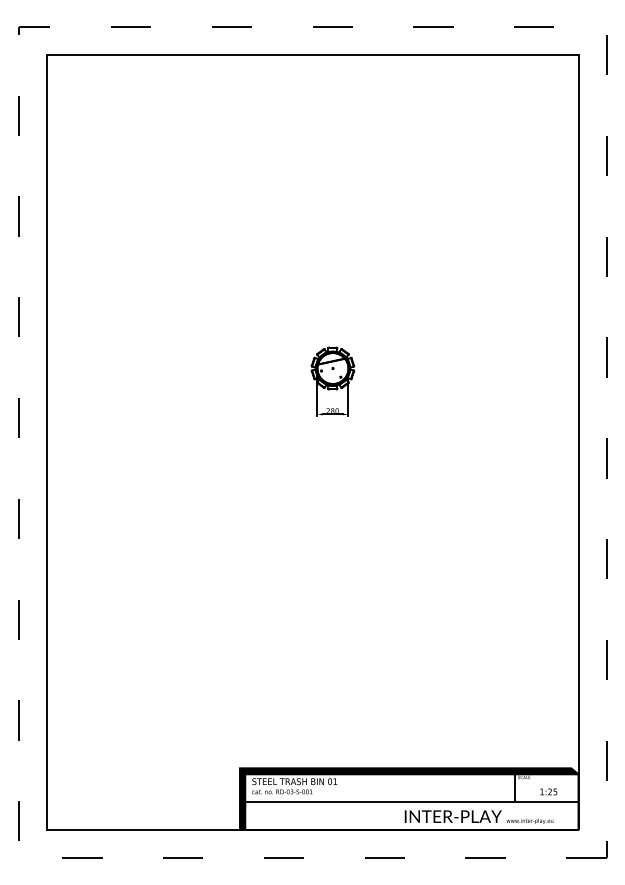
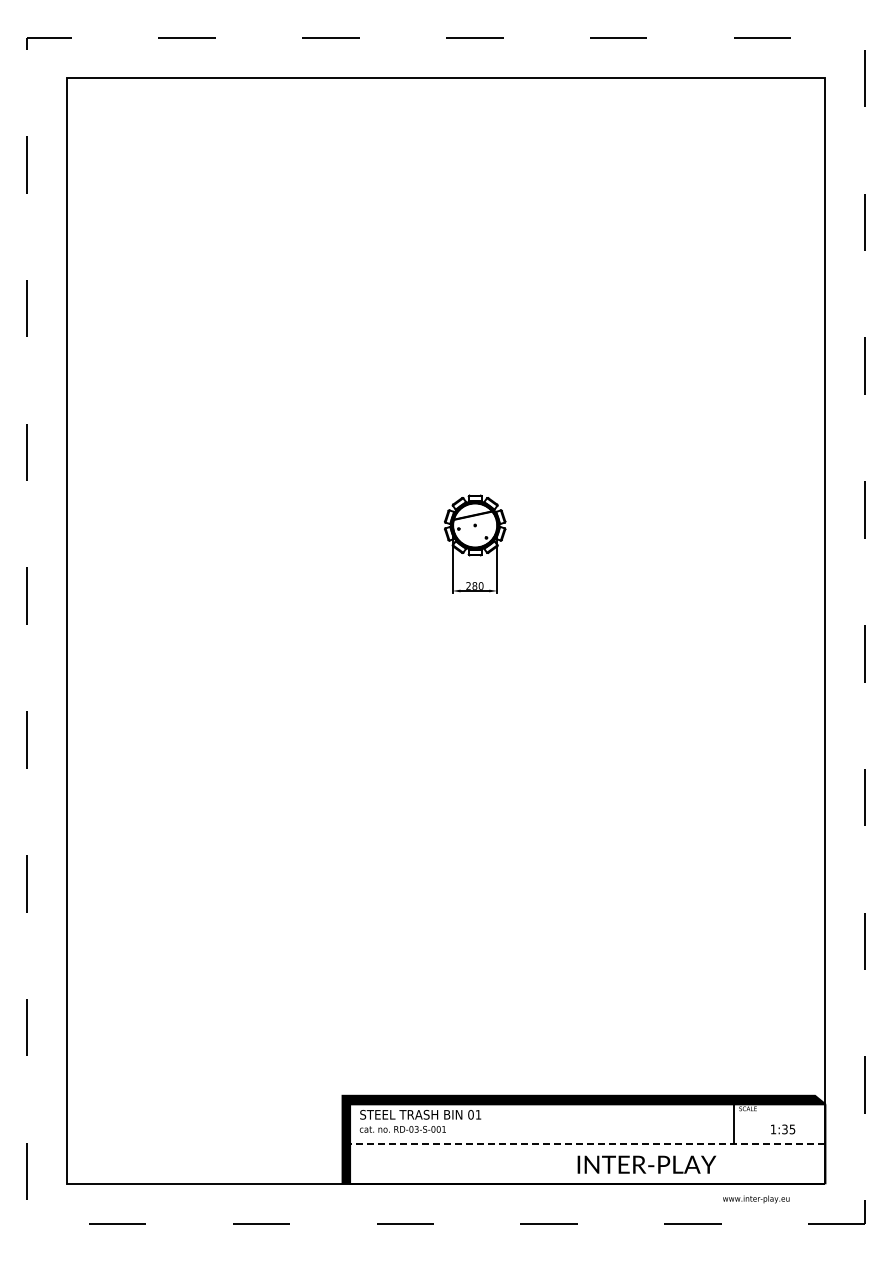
text: (549, 791) -> (784, 1129), 1:25 -> 1:35
line: (411, 802) -> (587, 1144), solid -> dashed
text: (530, 821) -> (756, 1199), moved

